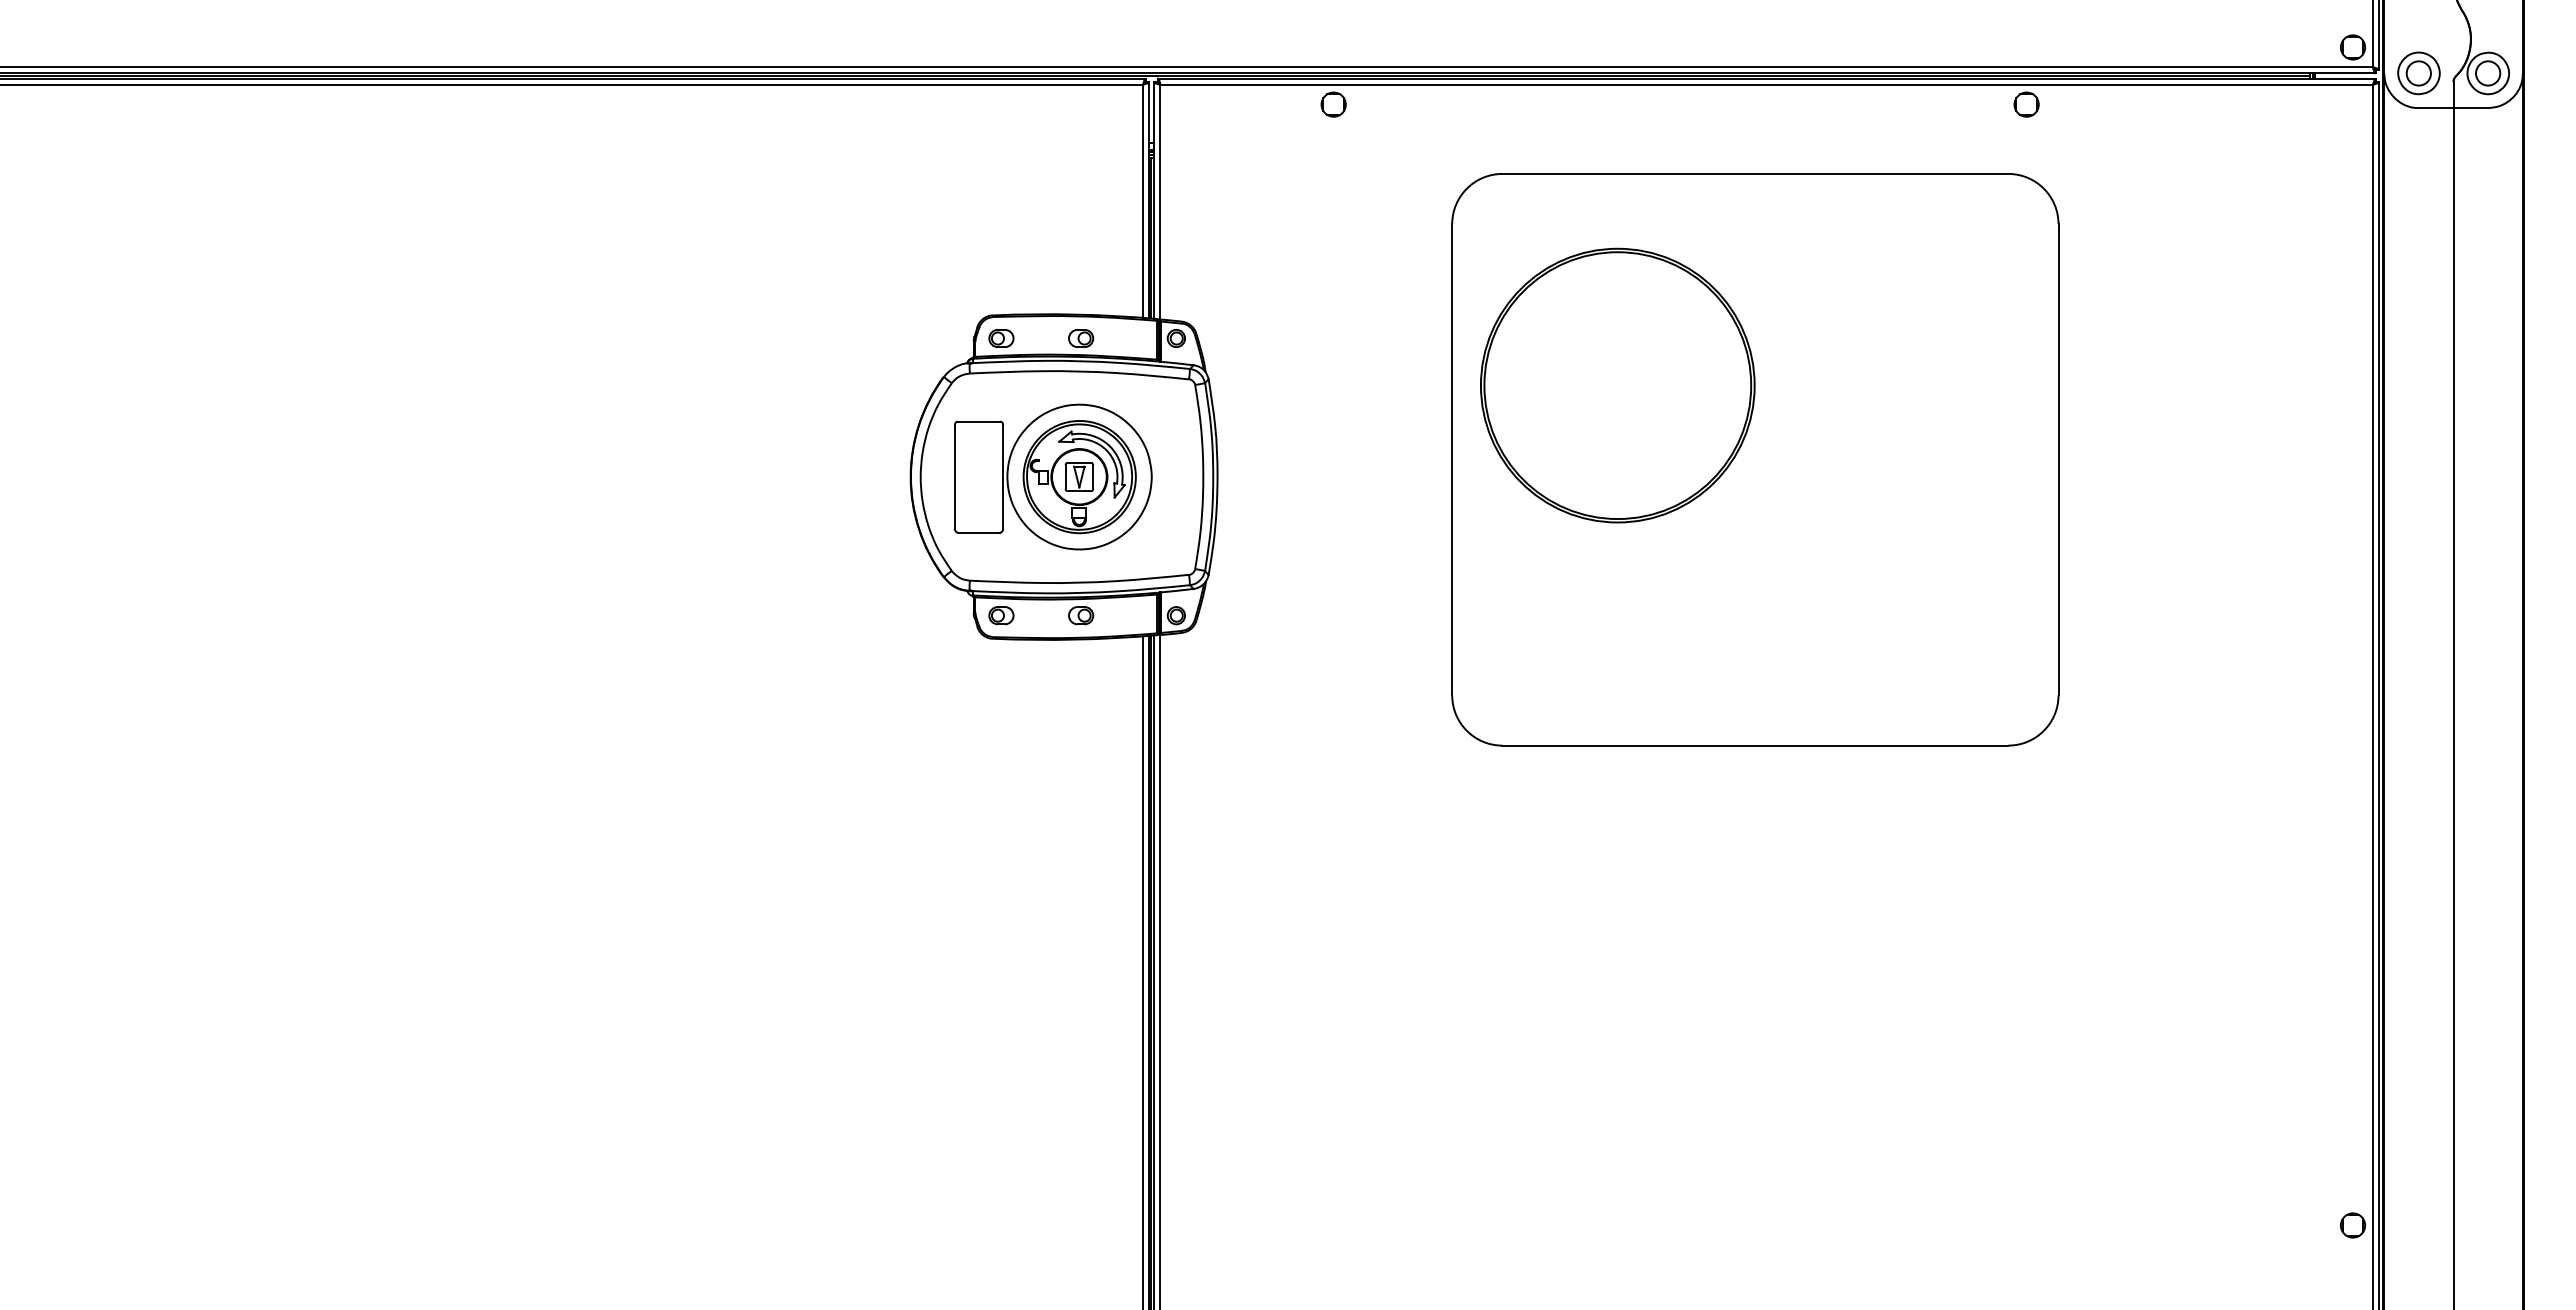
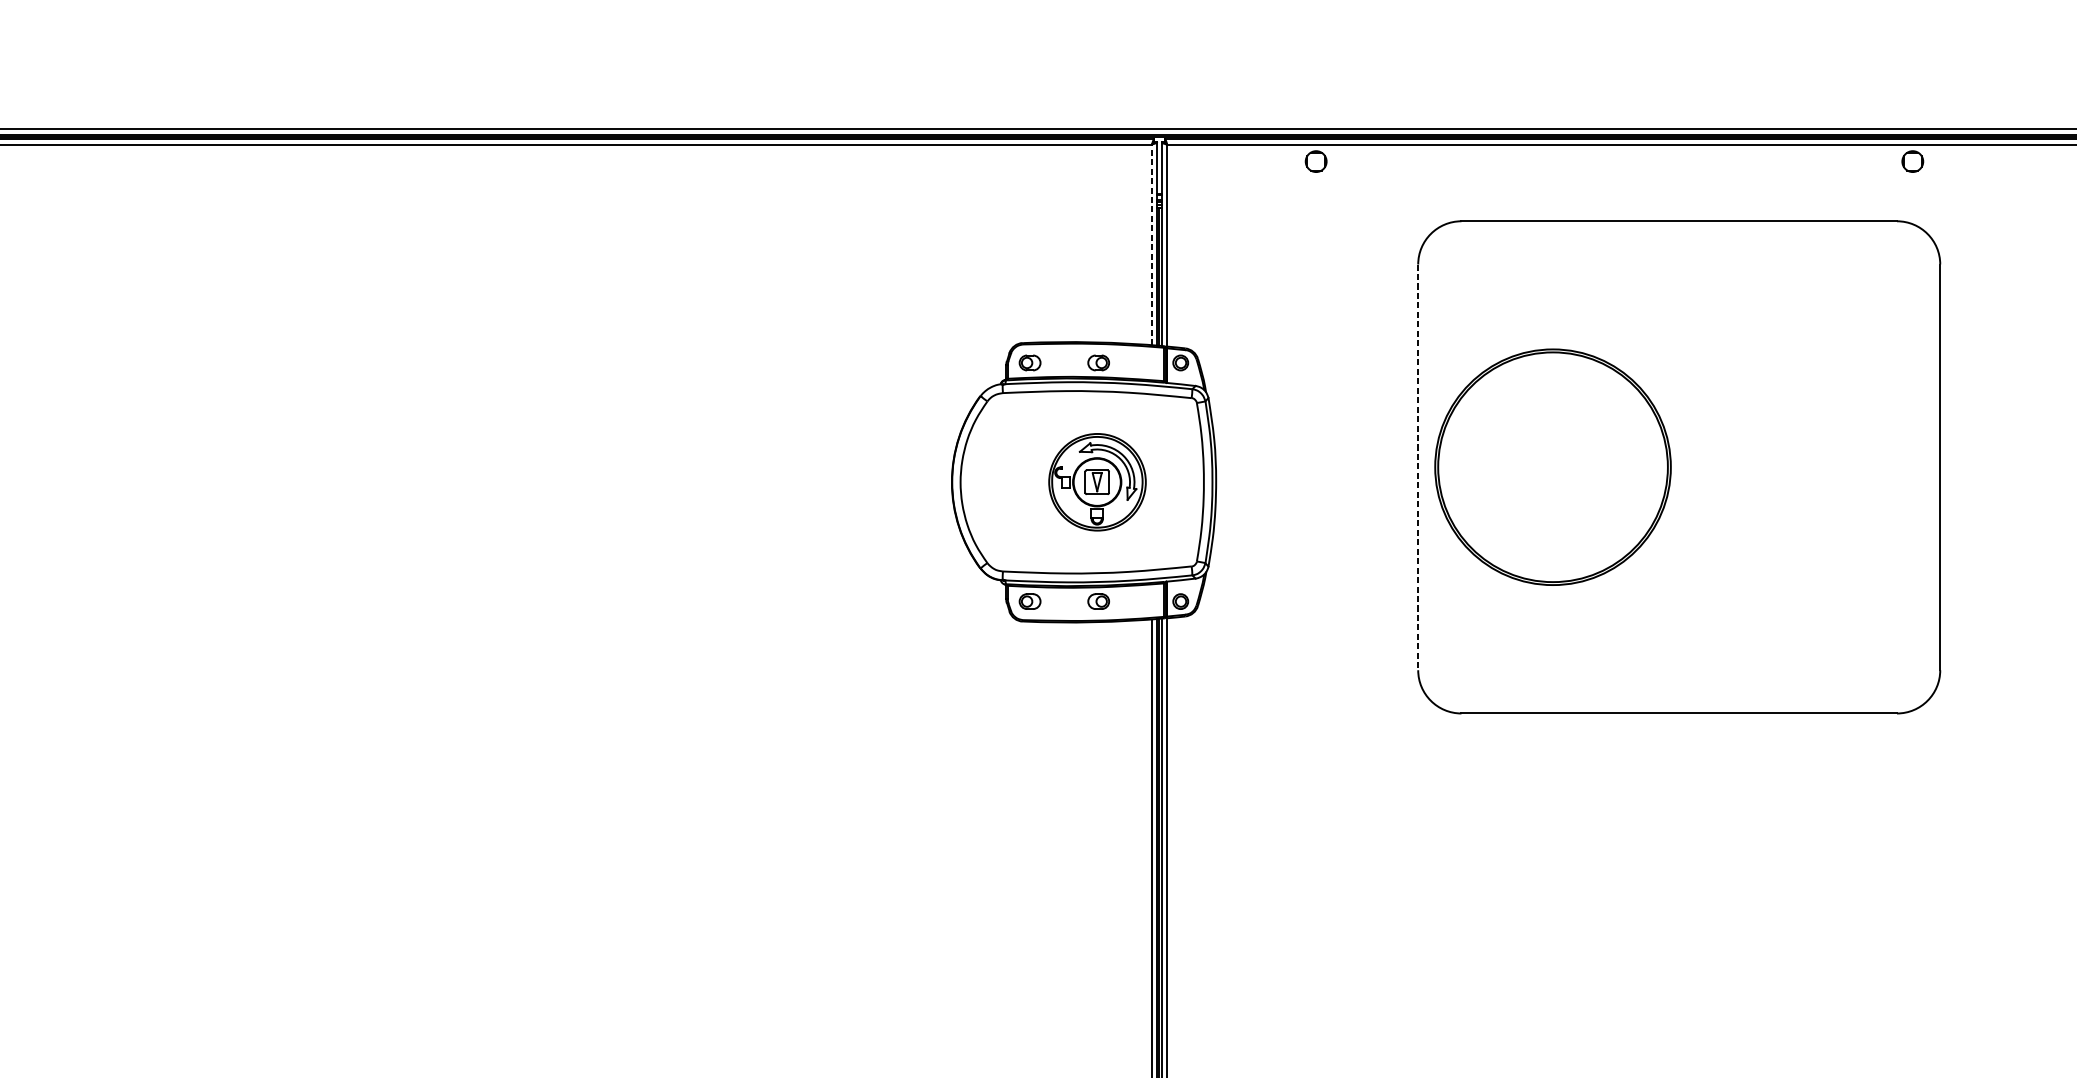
line: (1142, 200) -> (1151, 244), solid -> dashed
part: (1617, 385) -> (1552, 467), moved
line: (1452, 459) -> (1418, 467), solid -> dashed
part: (1052, 476) -> (1074, 481), removed

